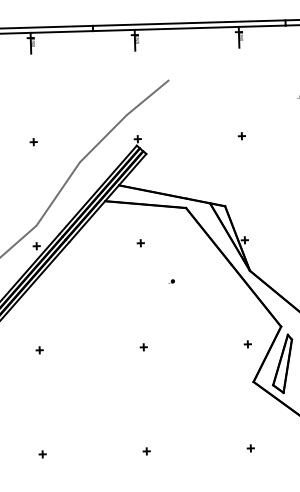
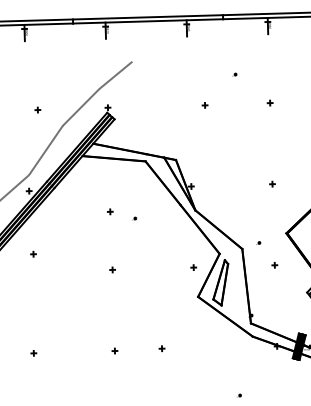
part: (241, 136) -> (204, 105), moved
part: (33, 141) -> (37, 109), moved
part: (141, 242) -> (110, 211), moved
part: (39, 349) -> (33, 253), moved
part: (250, 448) -> (161, 348), moved

